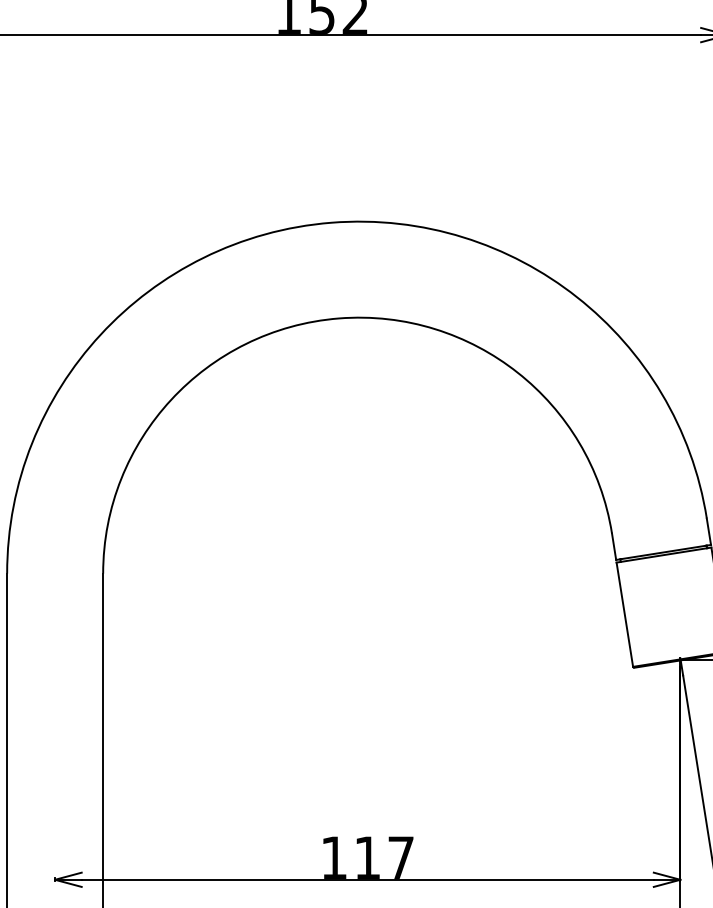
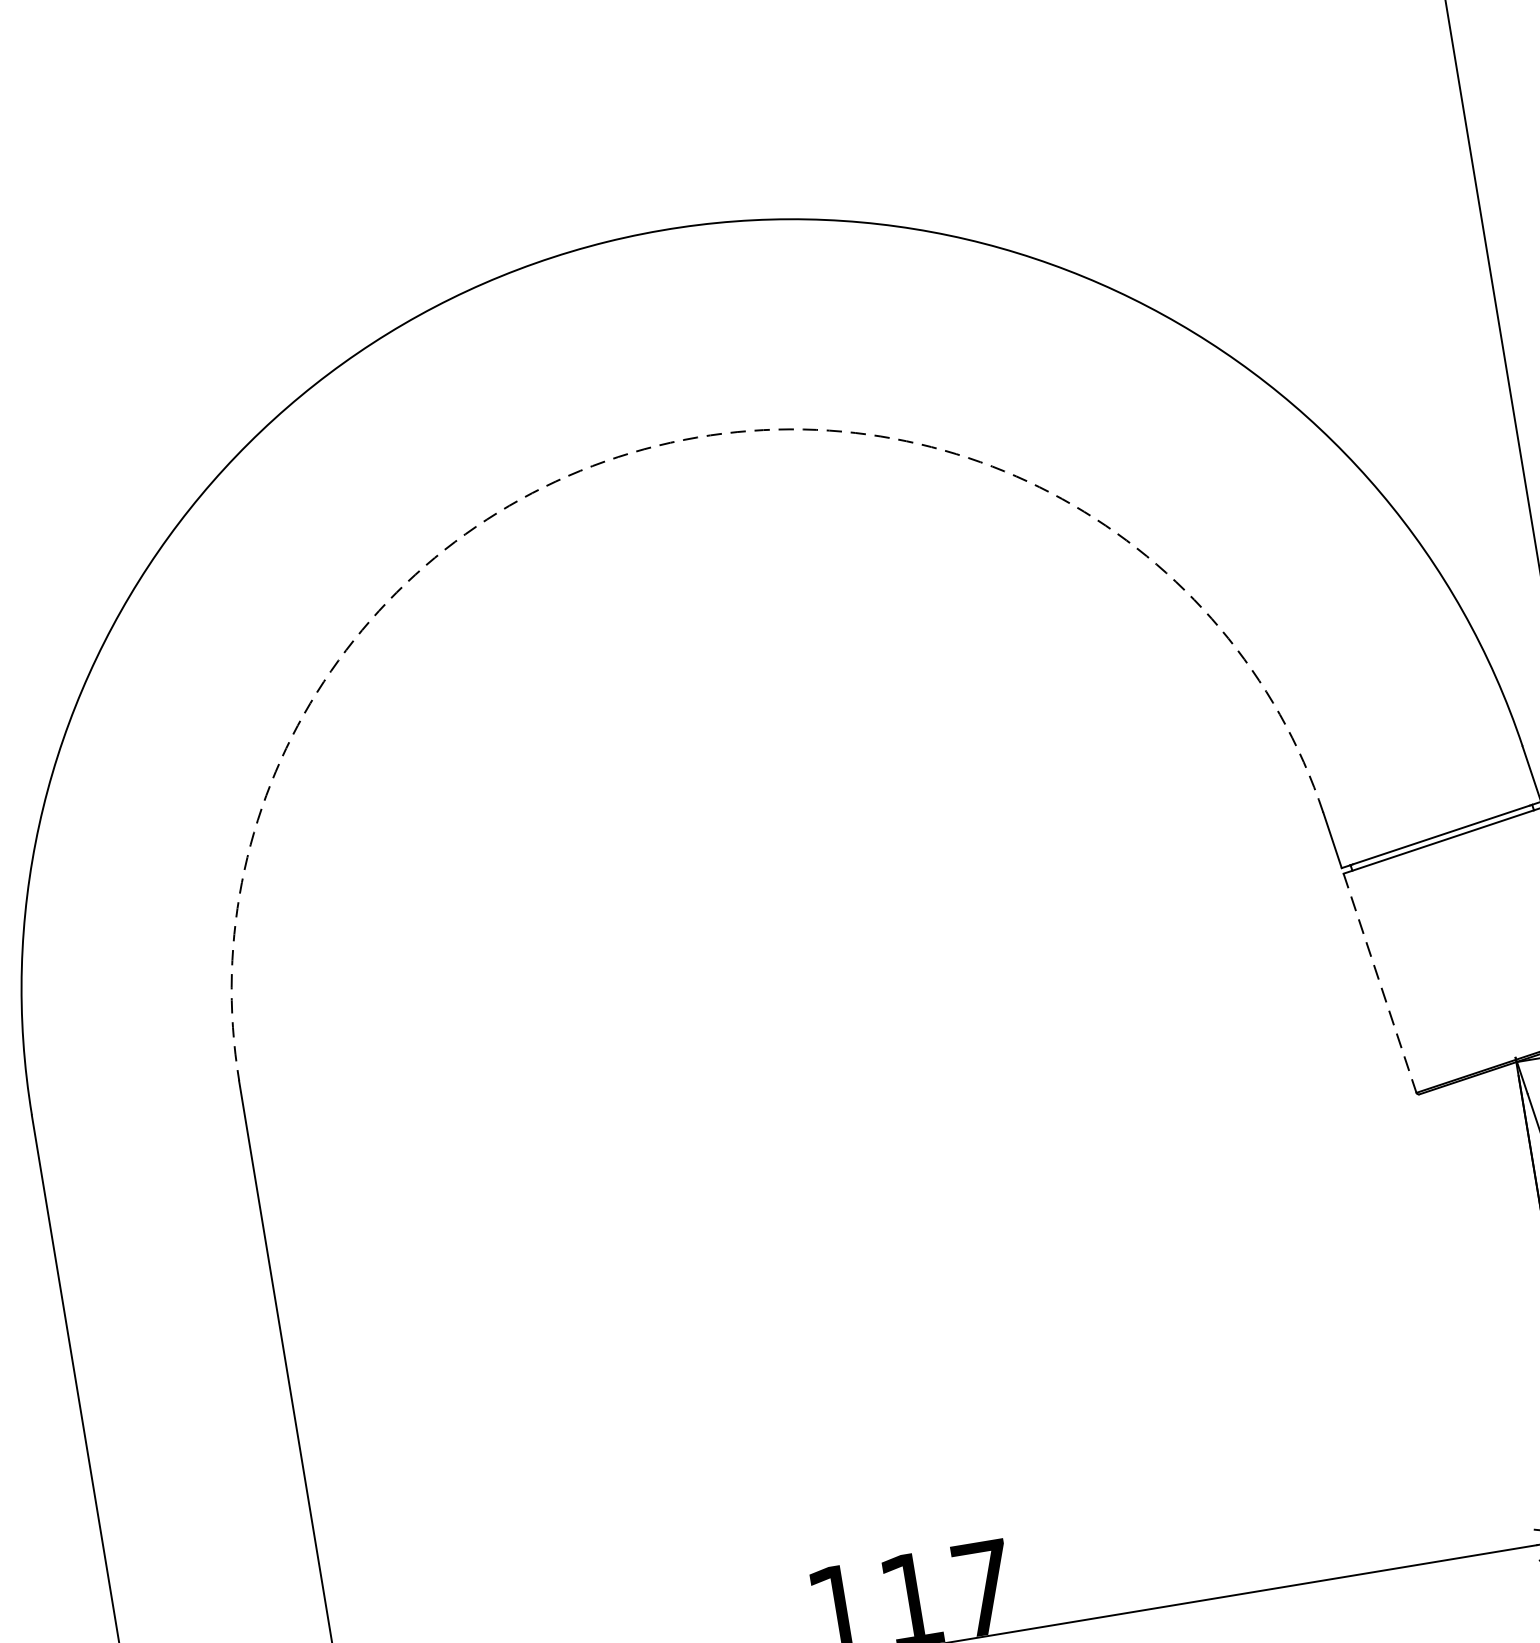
arc: (339, 318) -> (658, 445), solid -> dashed
line: (624, 614) -> (1379, 982), solid -> dashed

